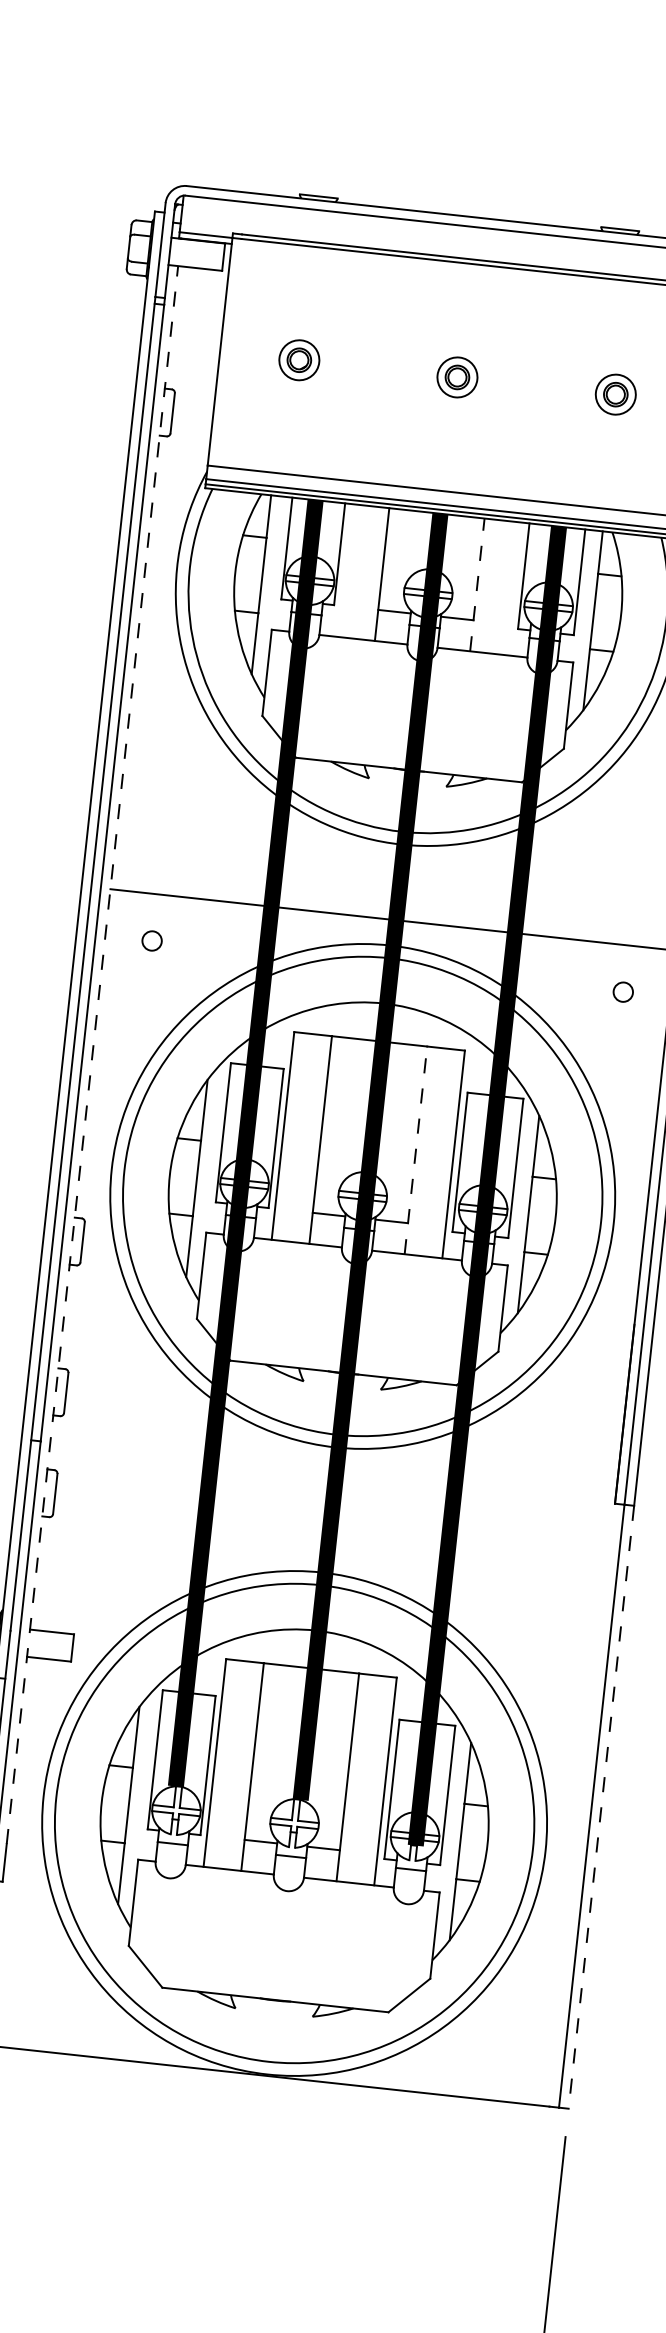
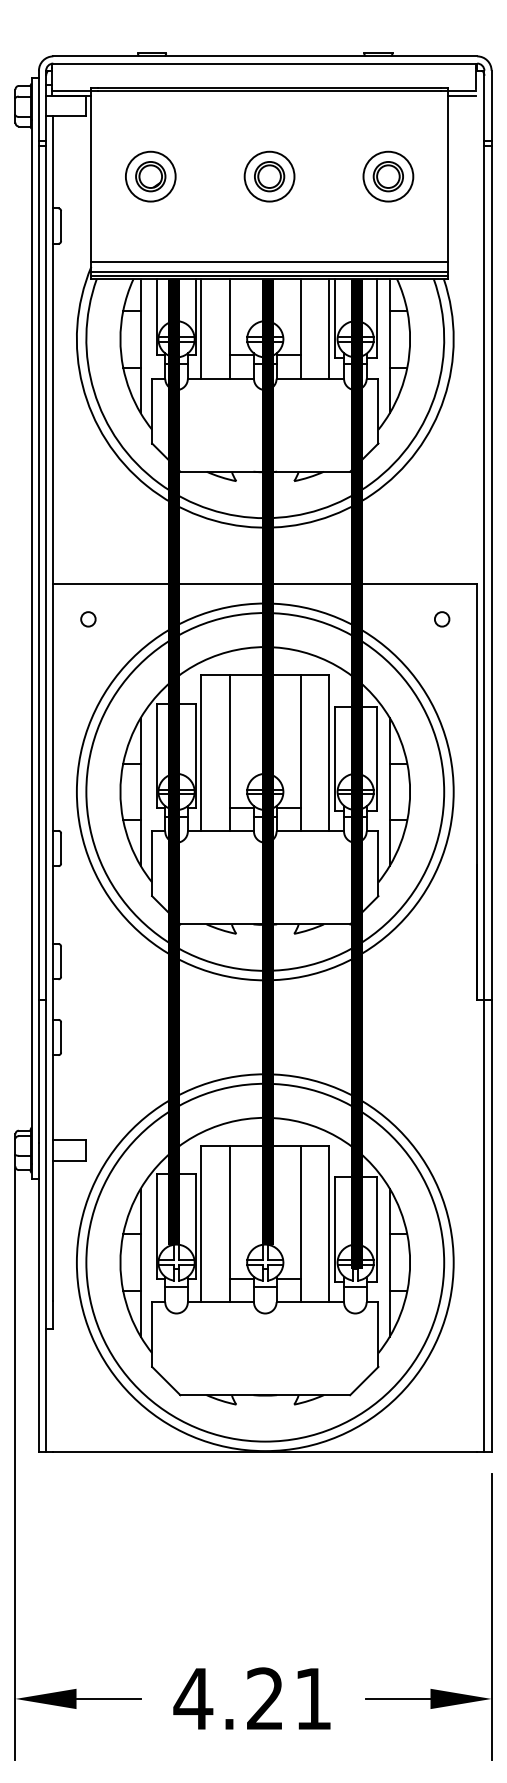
part: (298, 360) -> (150, 176), size x1.67
part: (457, 377) -> (269, 176), size x1.67
part: (615, 394) -> (388, 176), size x1.67
line: (344, 569) -> (201, 328), added
line: (478, 584) -> (301, 328), dashed -> solid
line: (515, 588) -> (329, 328), added
line: (92, 1054) -> (53, 708), dashed -> solid
line: (416, 1150) -> (301, 753), dashed -> solid
line: (601, 1808) -> (491, 1226), dashed -> solid

